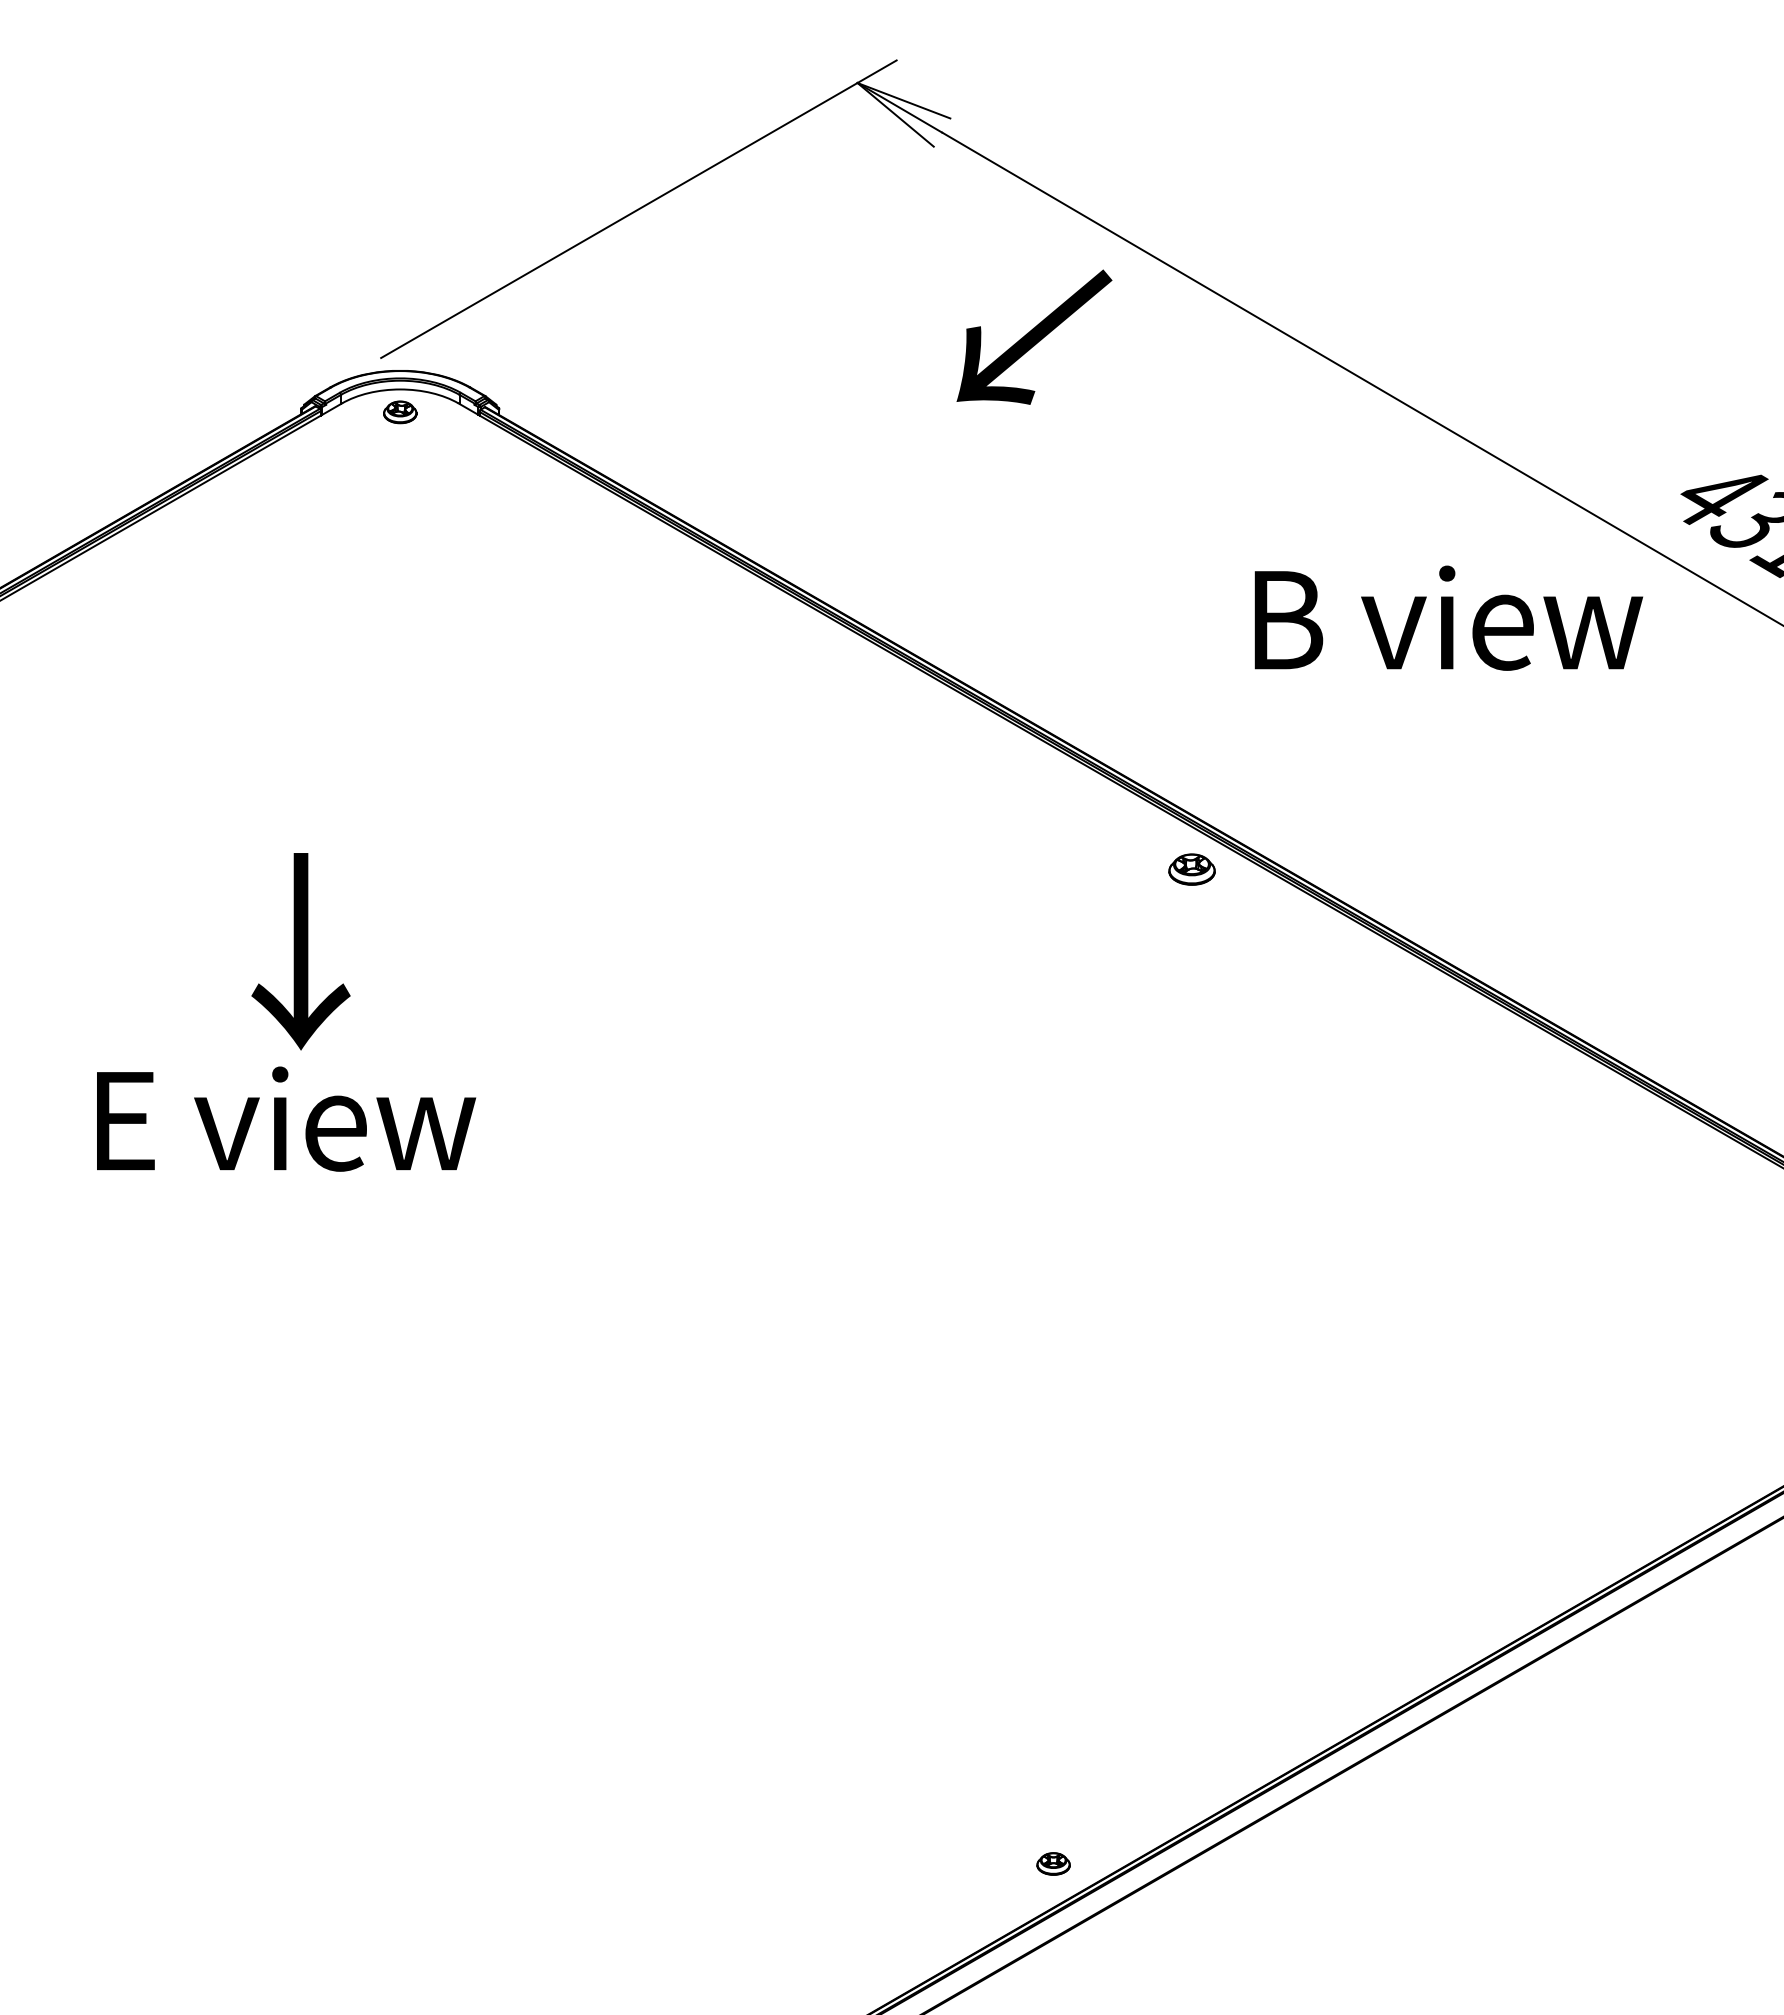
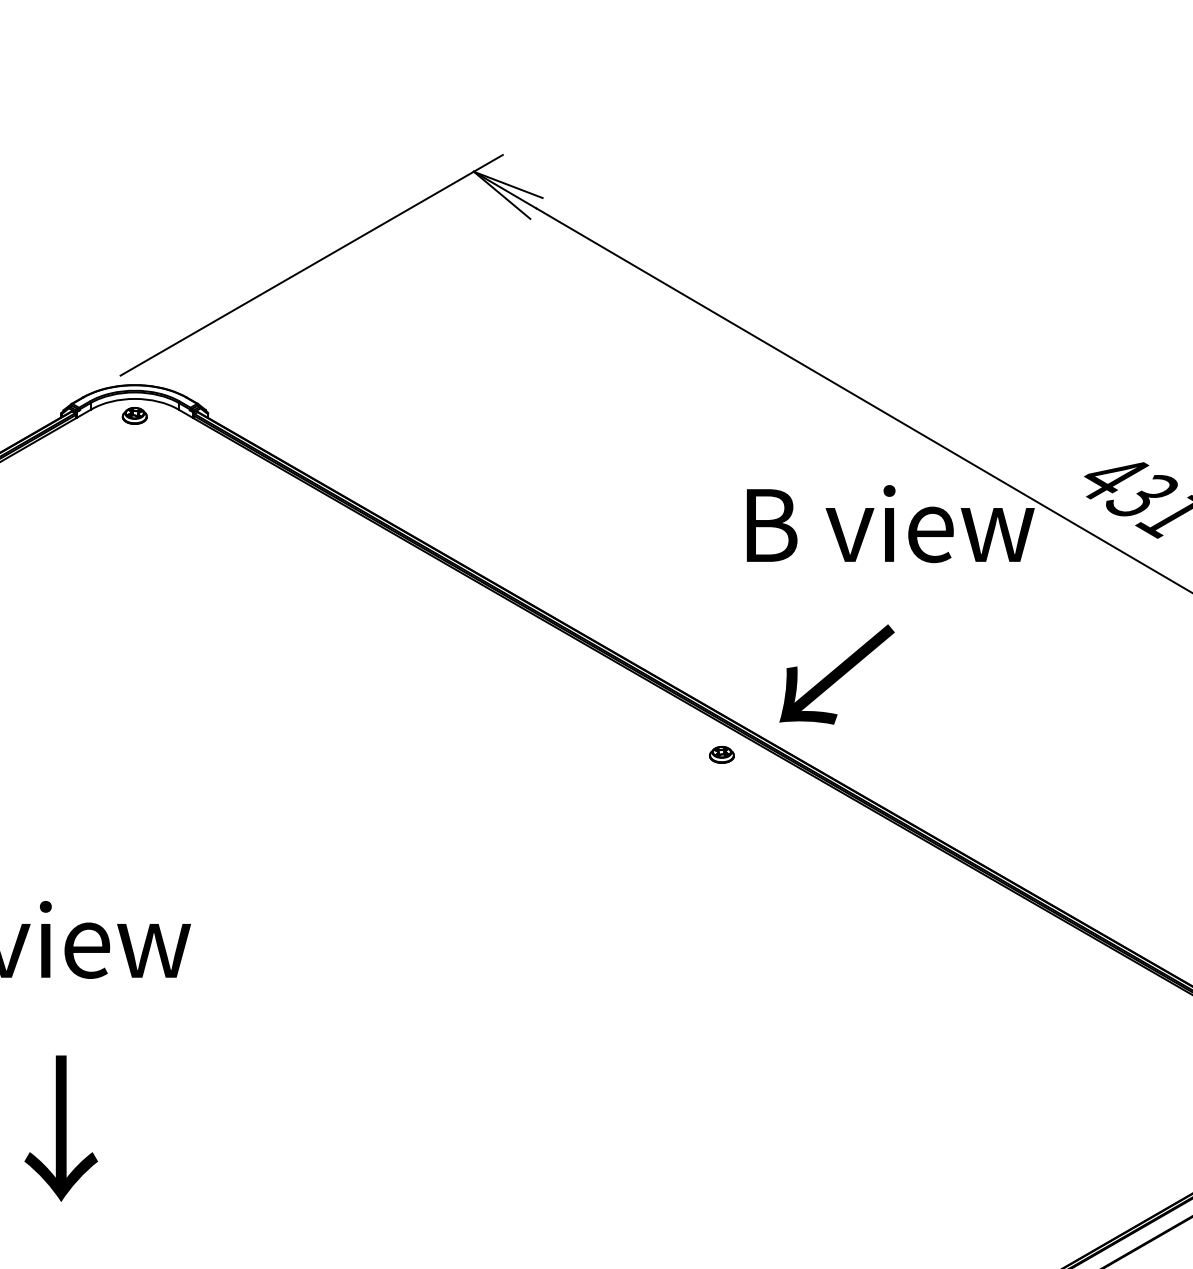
text: (1034, 336) -> (837, 674), moved
text: (1448, 617) -> (890, 523), moved
part: (1192, 869) -> (722, 754), size x0.71
text: (300, 951) -> (60, 1128), moved

